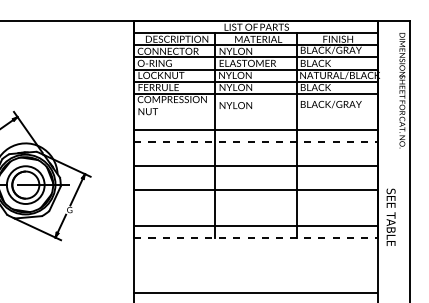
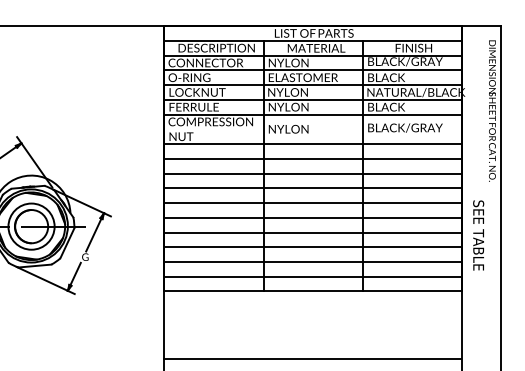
line: (255, 117) -> (312, 143), added
line: (255, 141) -> (312, 173), dashed -> solid
line: (255, 153) -> (312, 187), added
line: (255, 177) -> (312, 217), added
line: (255, 201) -> (312, 246), added
line: (255, 213) -> (312, 261), added
text: (390, 216) -> (477, 234), moved
line: (255, 238) -> (312, 291), dashed -> solid

